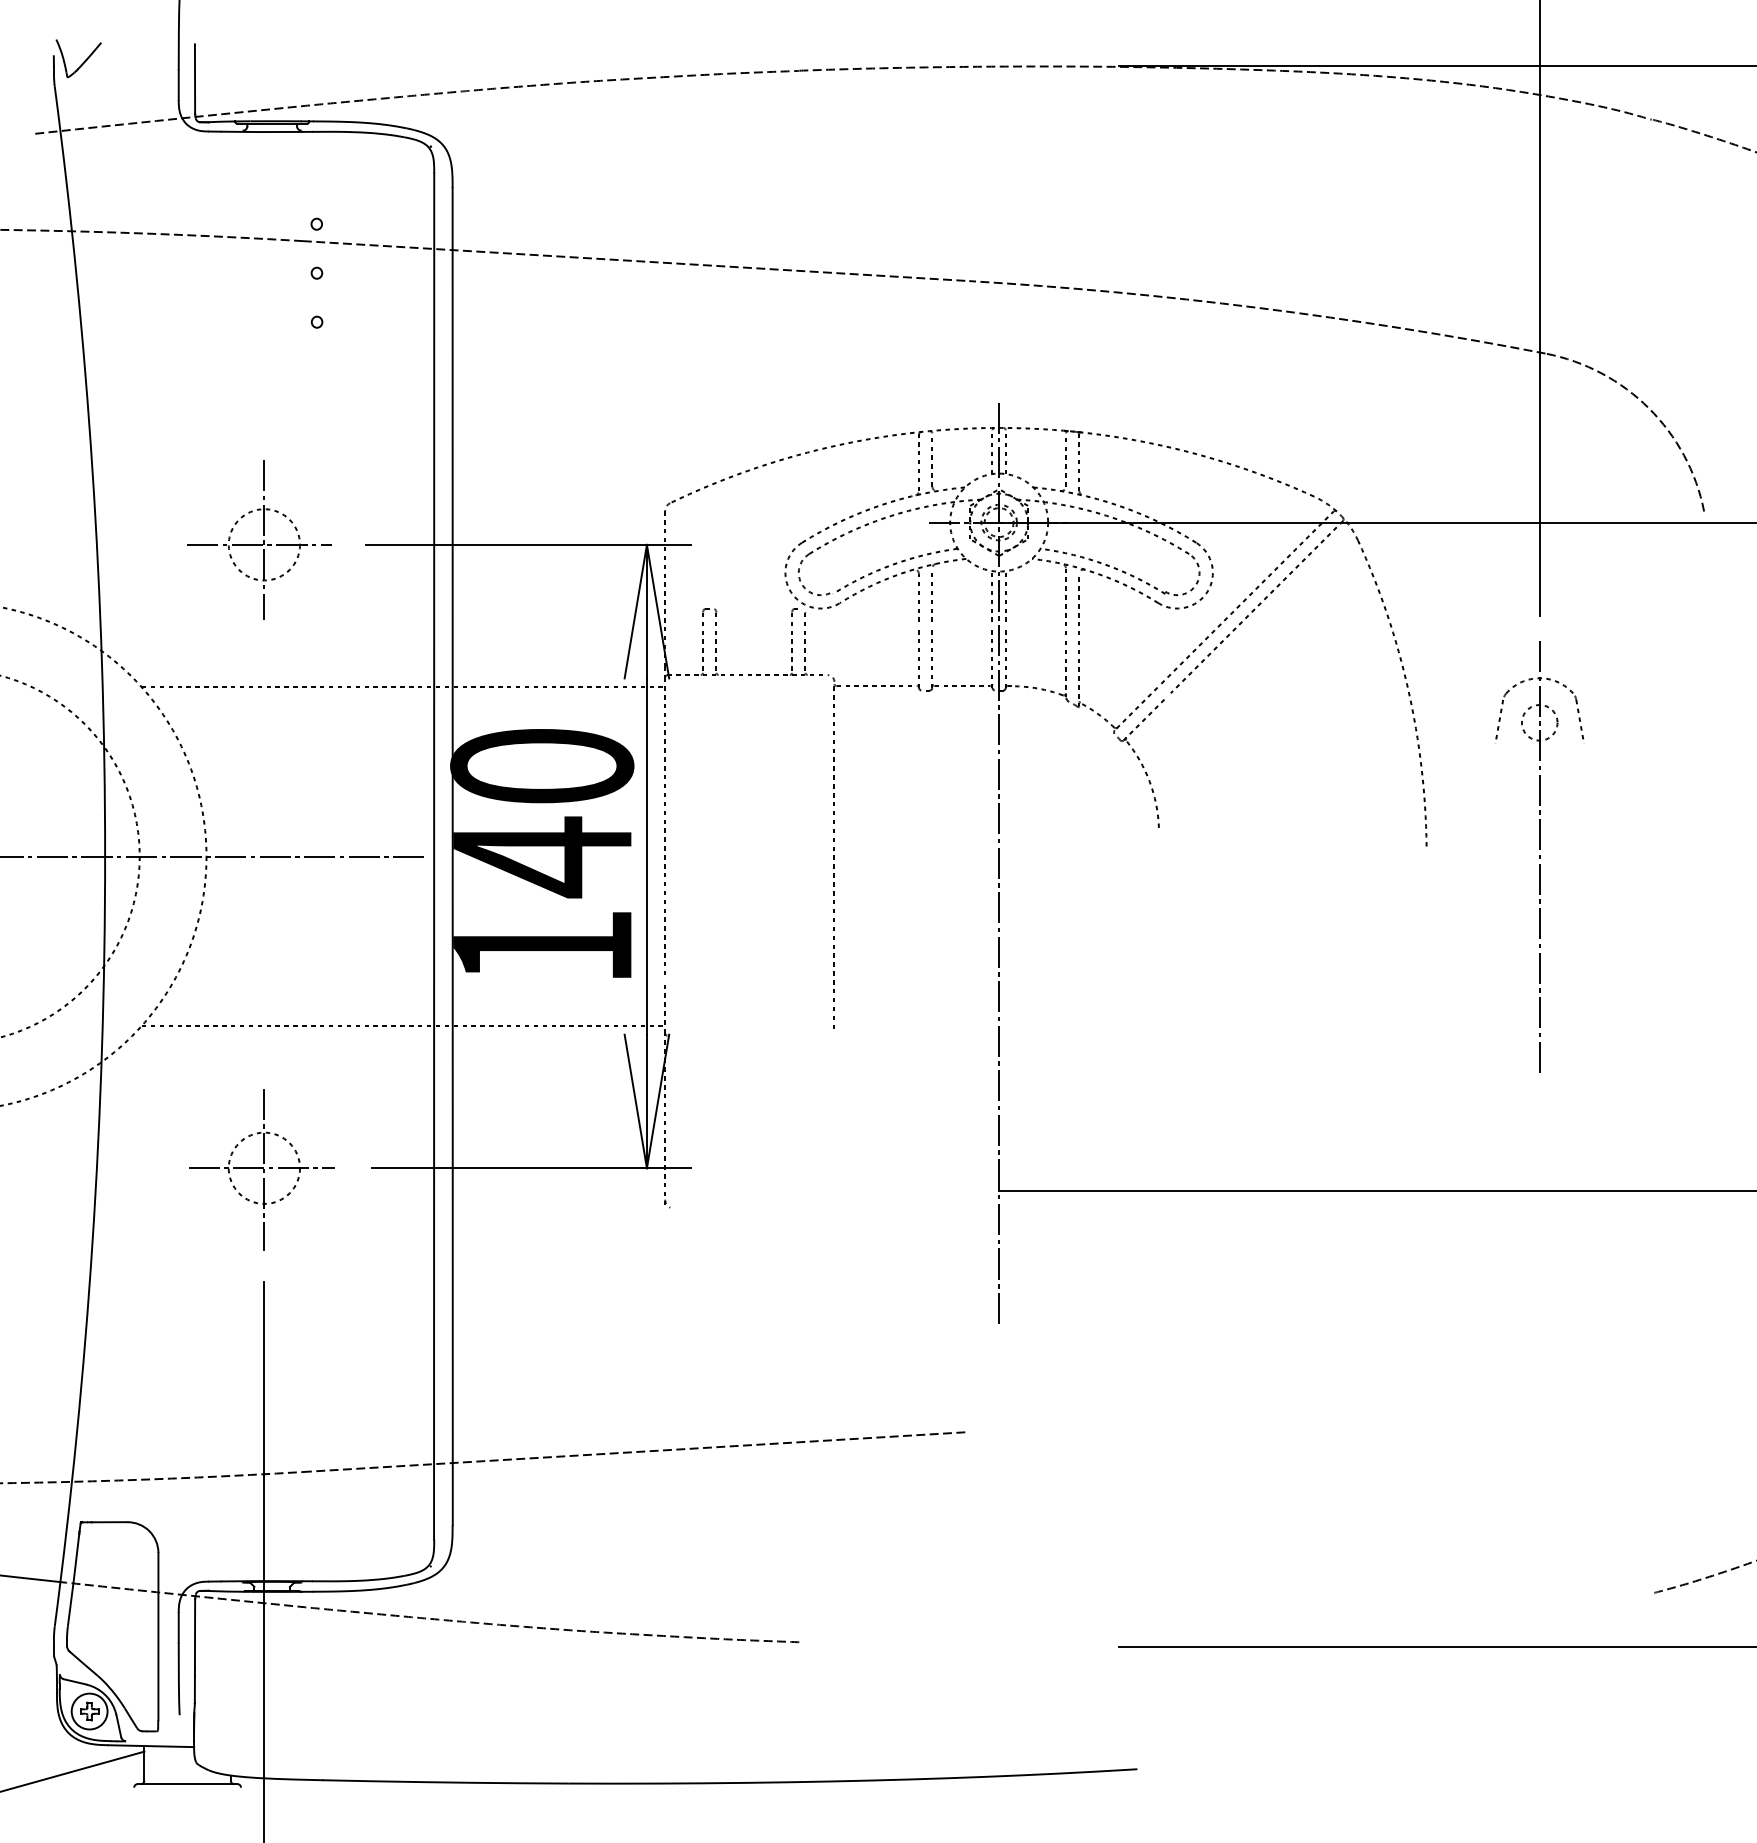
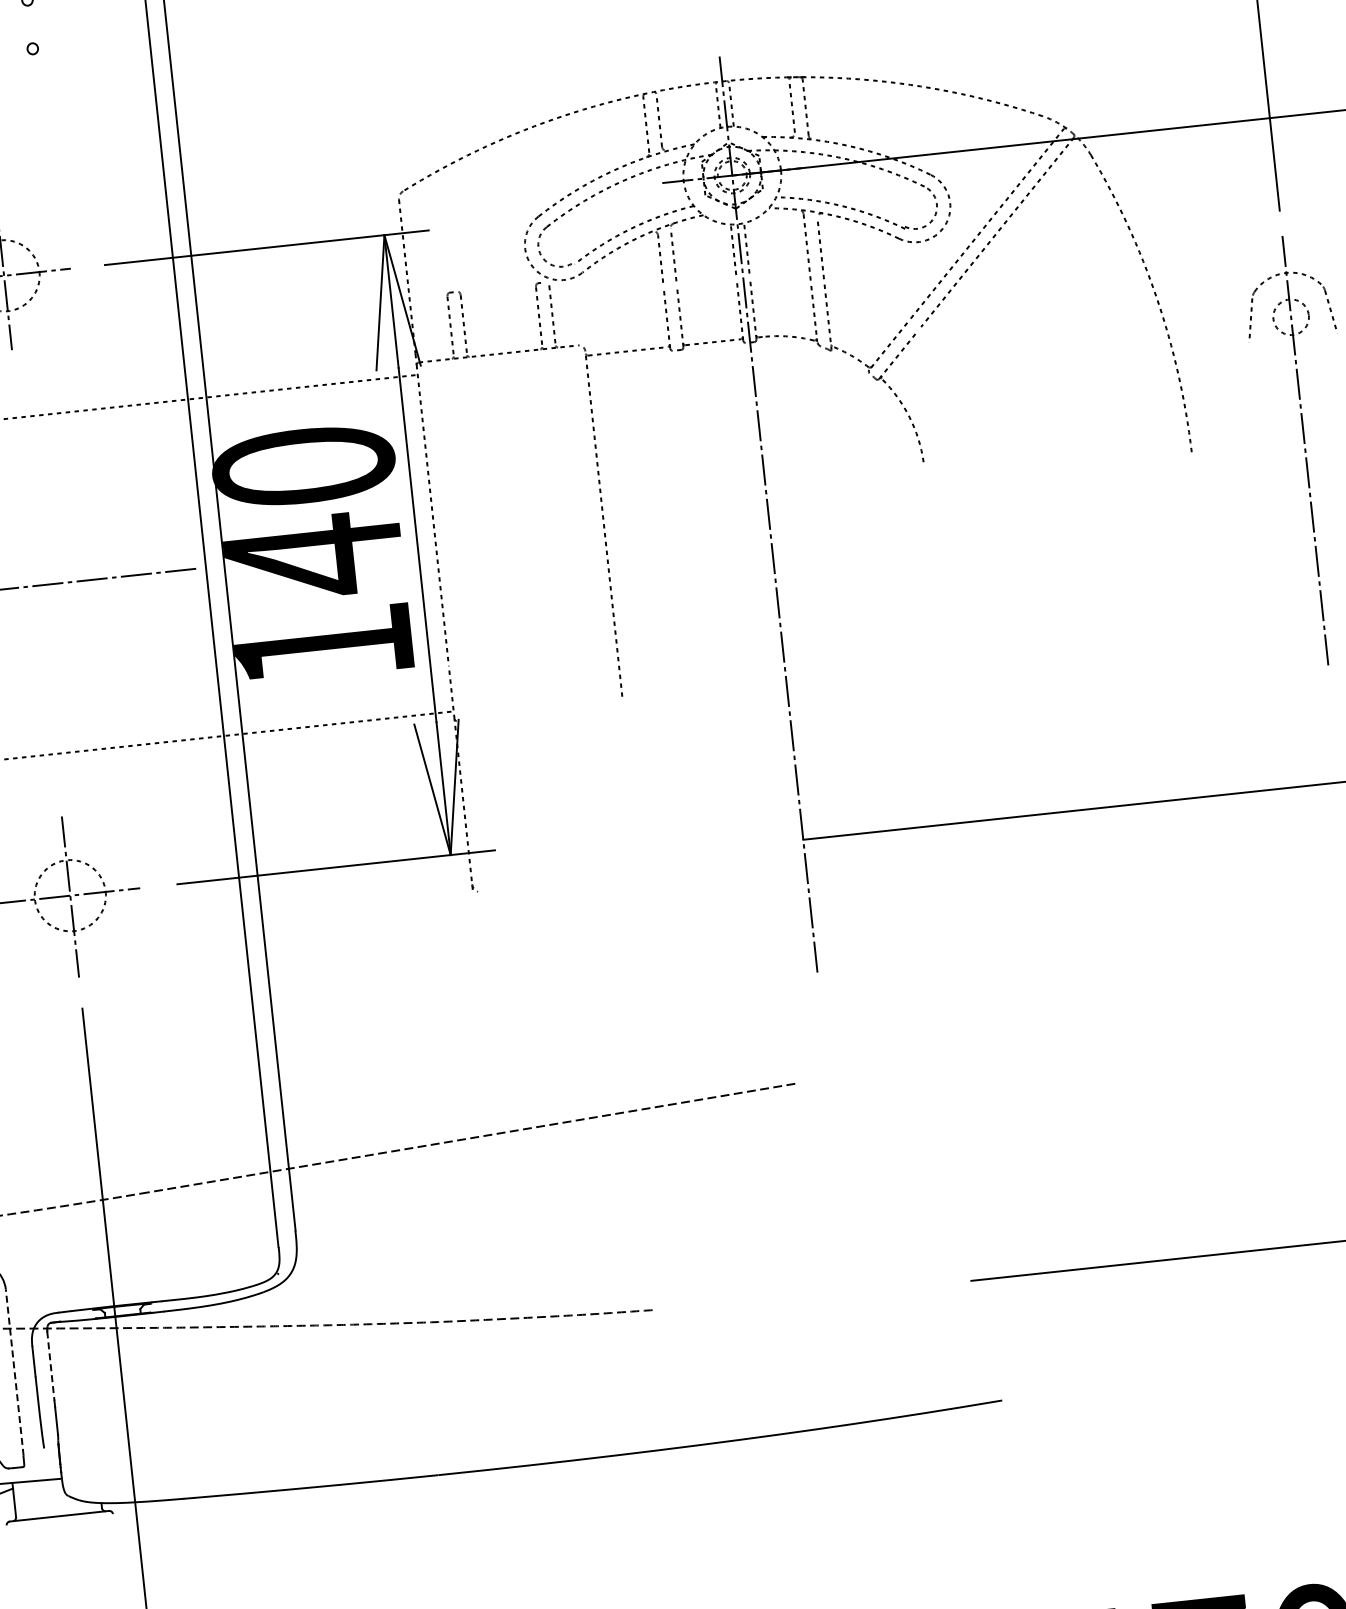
line: (195, 1633) -> (51, 1365), solid -> dashed
line: (158, 1636) -> (14, 1372), solid -> dashed

